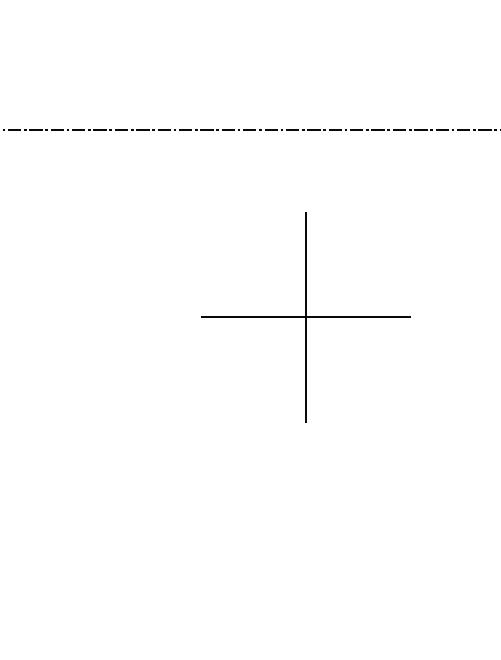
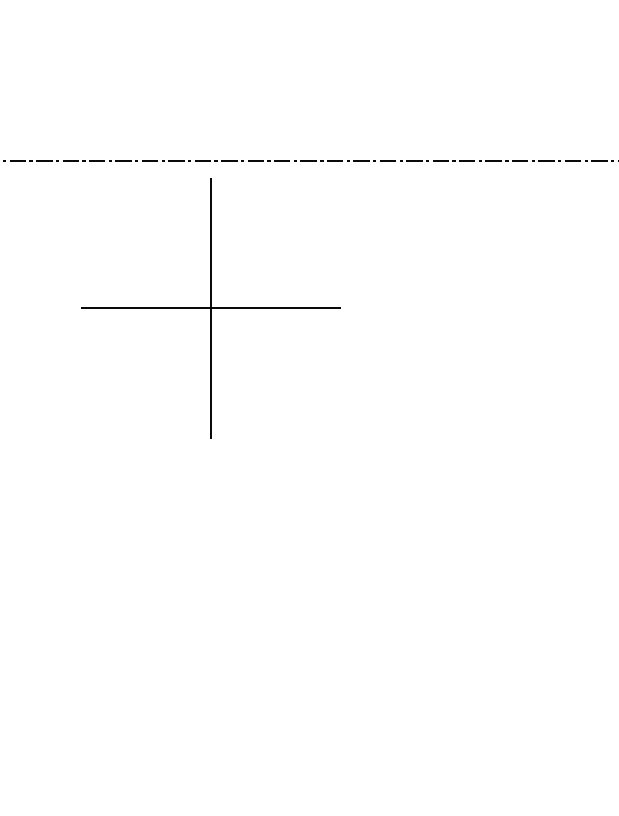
part: (305, 317) -> (210, 308), moved

